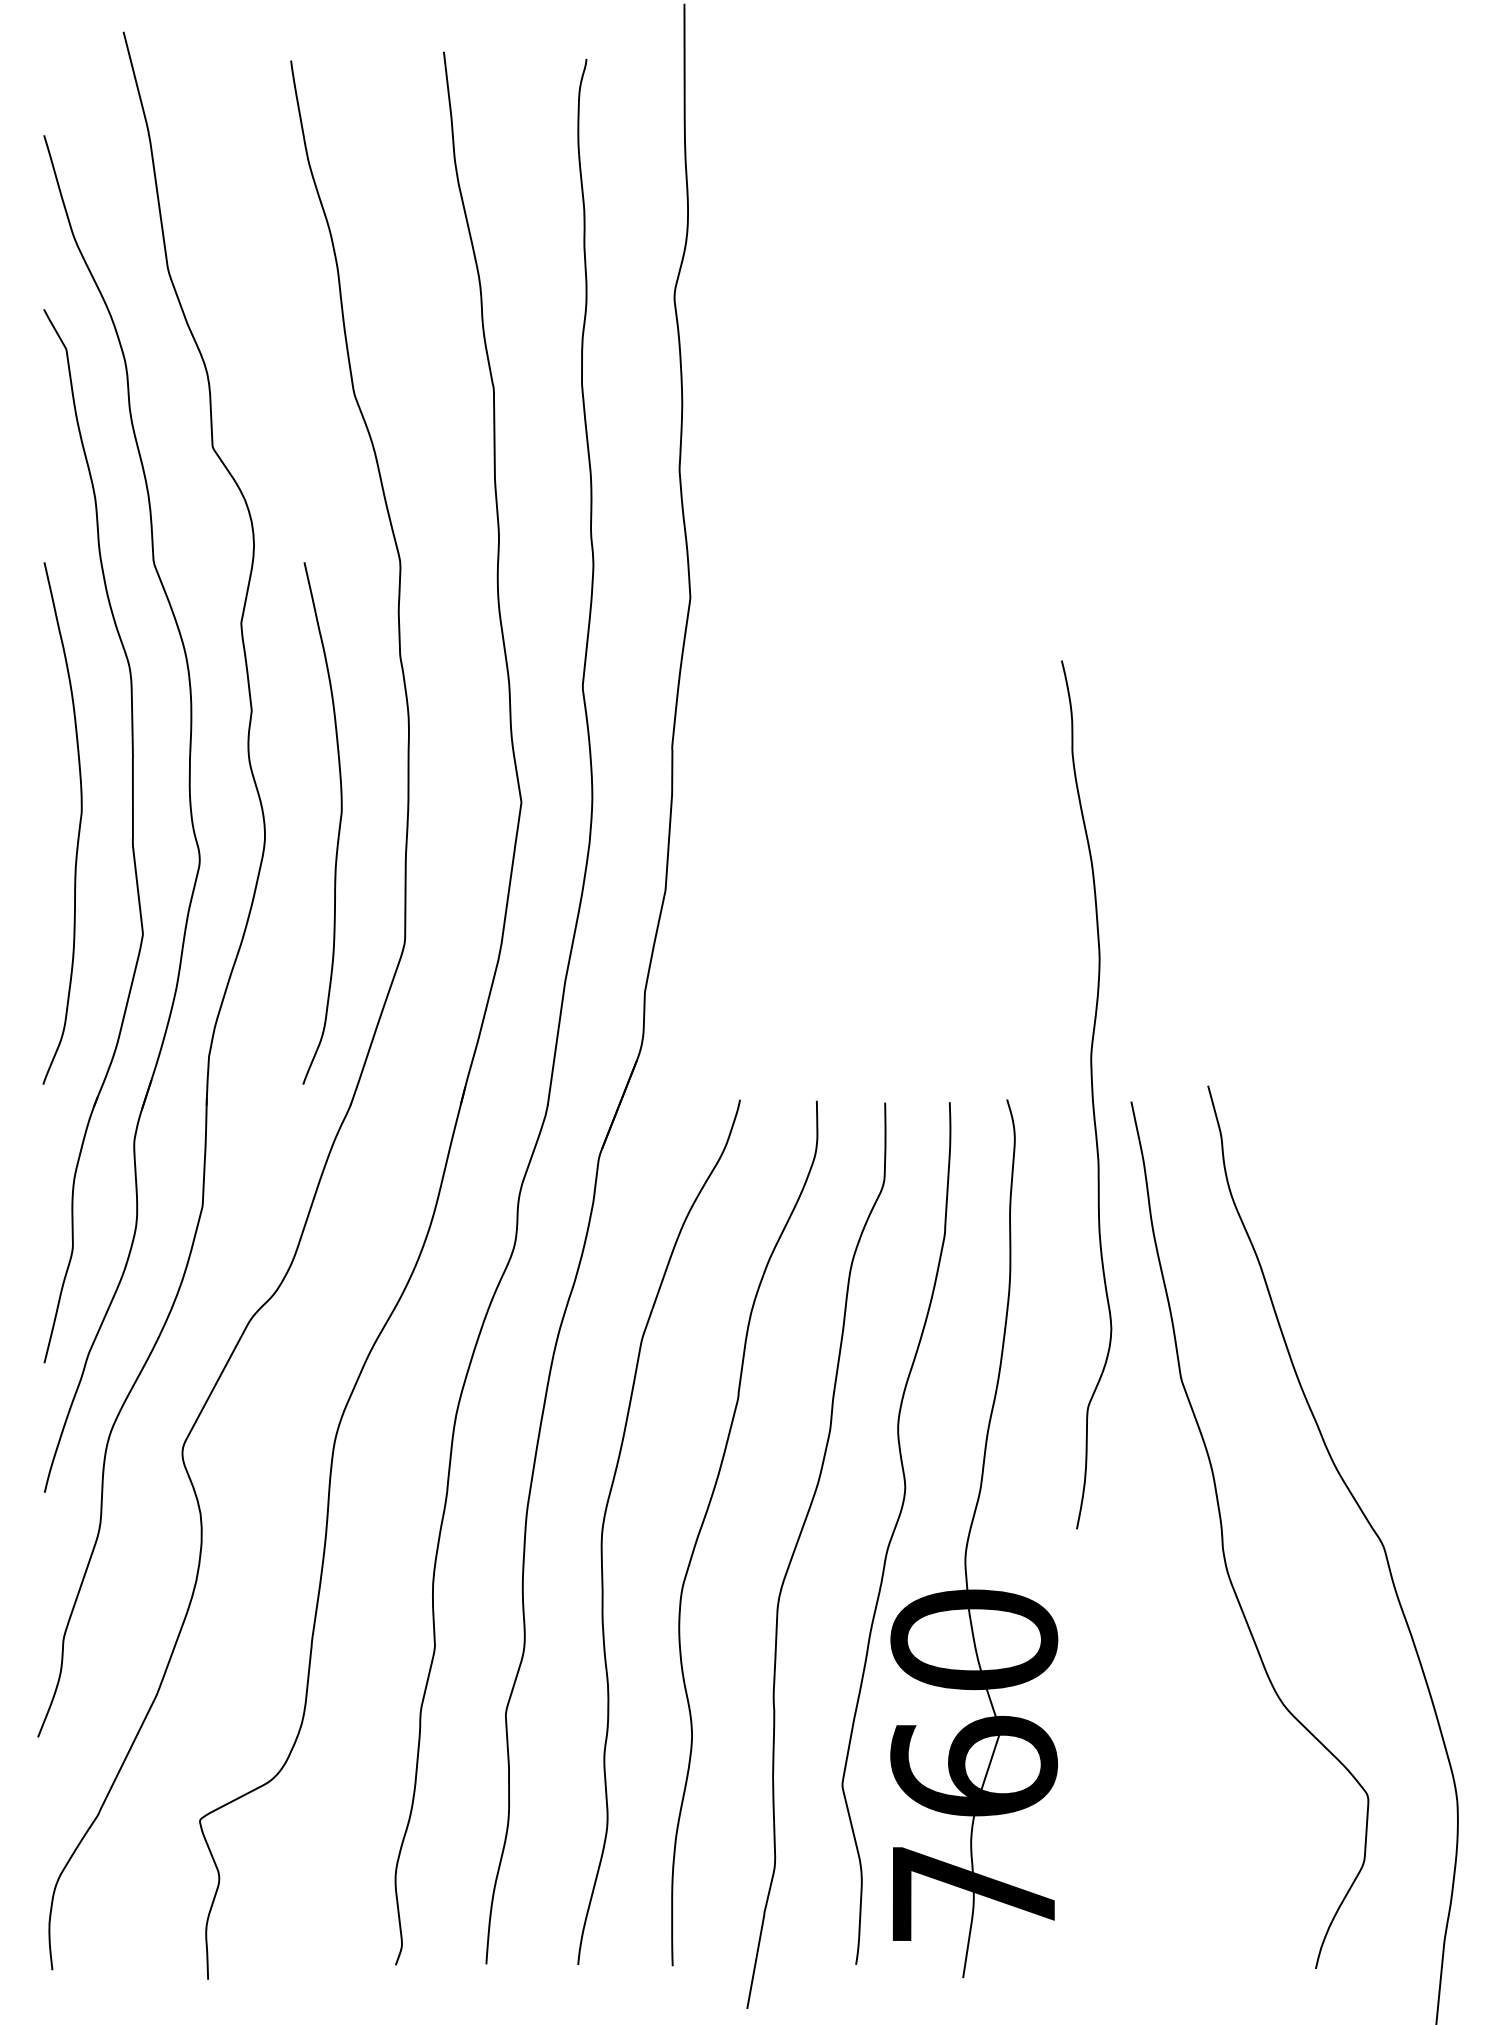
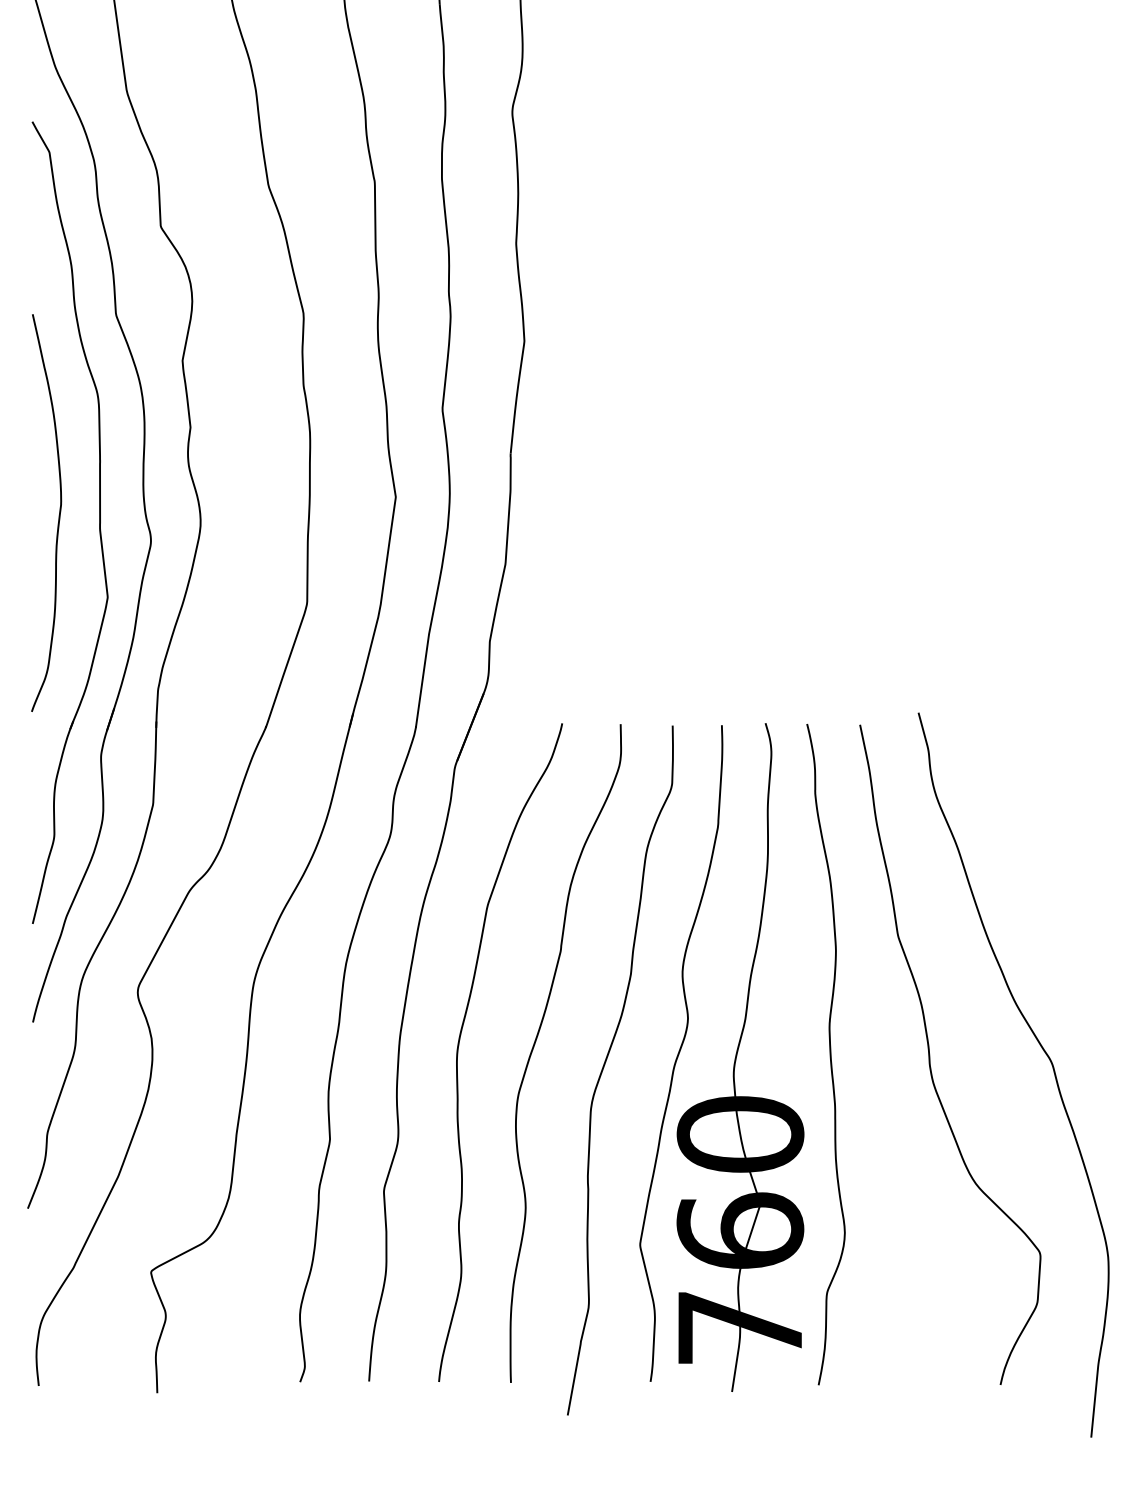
curve: (338, 828) -> (256, 516), removed
curve: (1091, 1094) -> (829, 1054), moved

